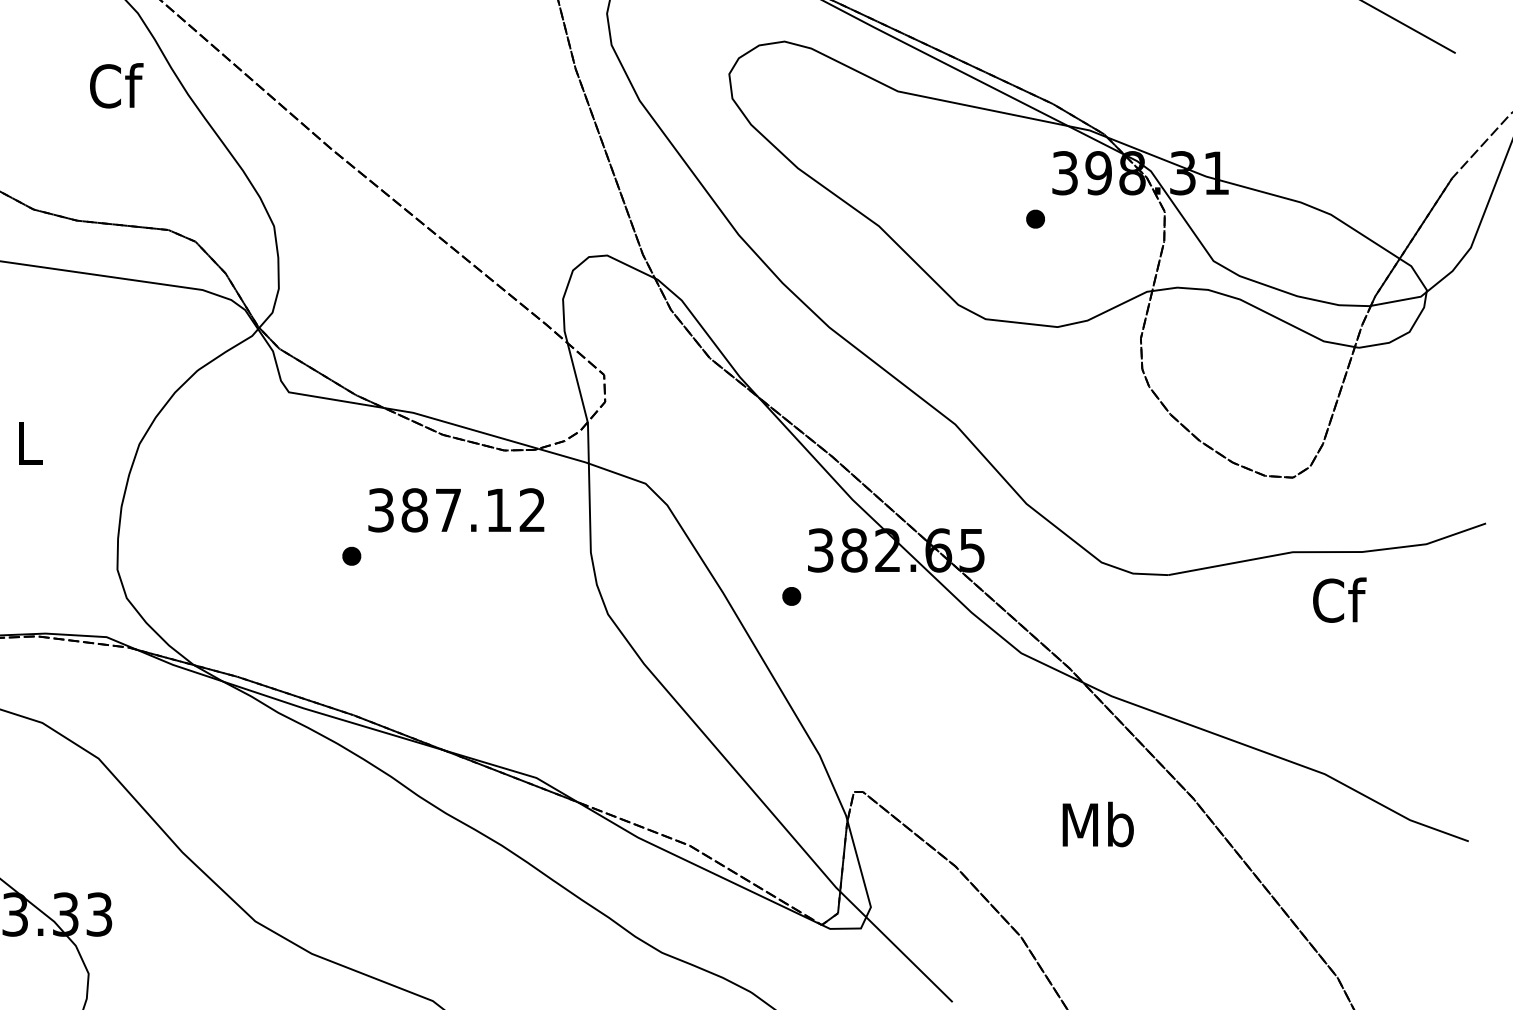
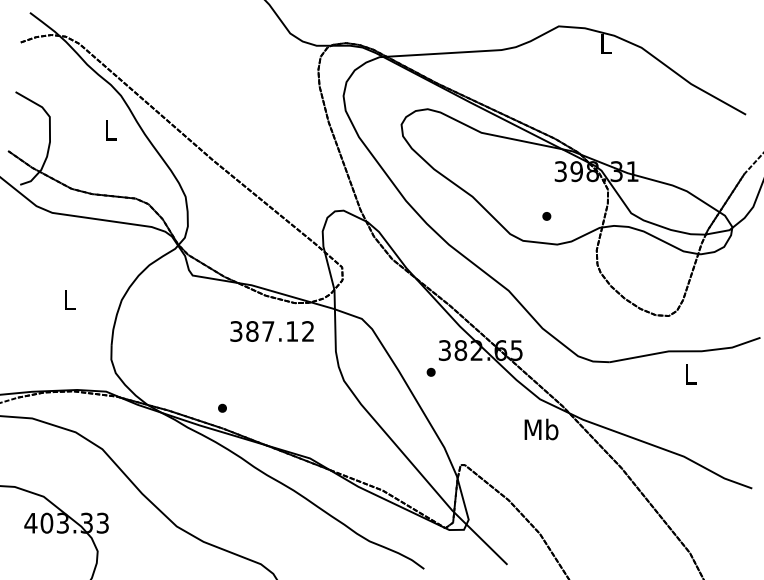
text: (115, 84) -> (110, 129), Cf -> L
part: (1034, 219) -> (546, 216), moved
part: (351, 554) -> (222, 407), moved
text: (1338, 598) -> (690, 373), Cf -> L
text: (1098, 824) -> (541, 429), moved

